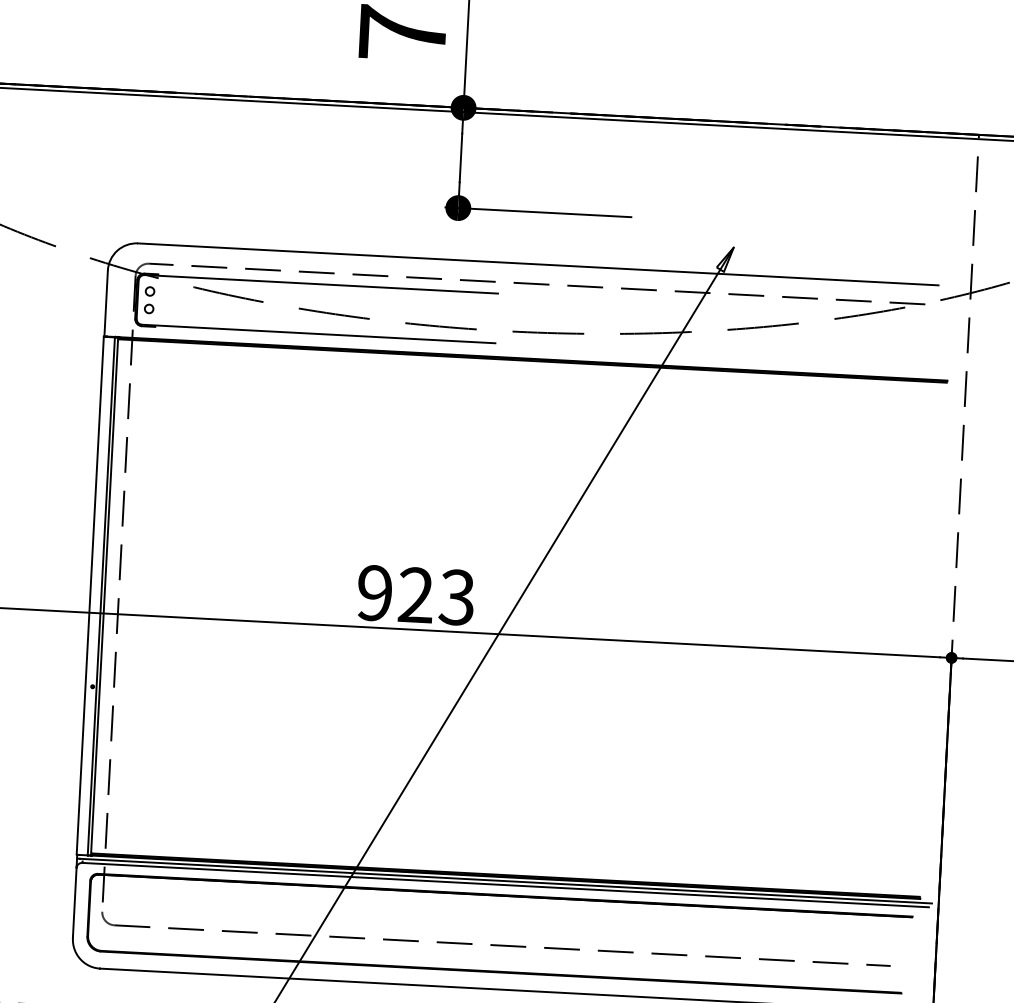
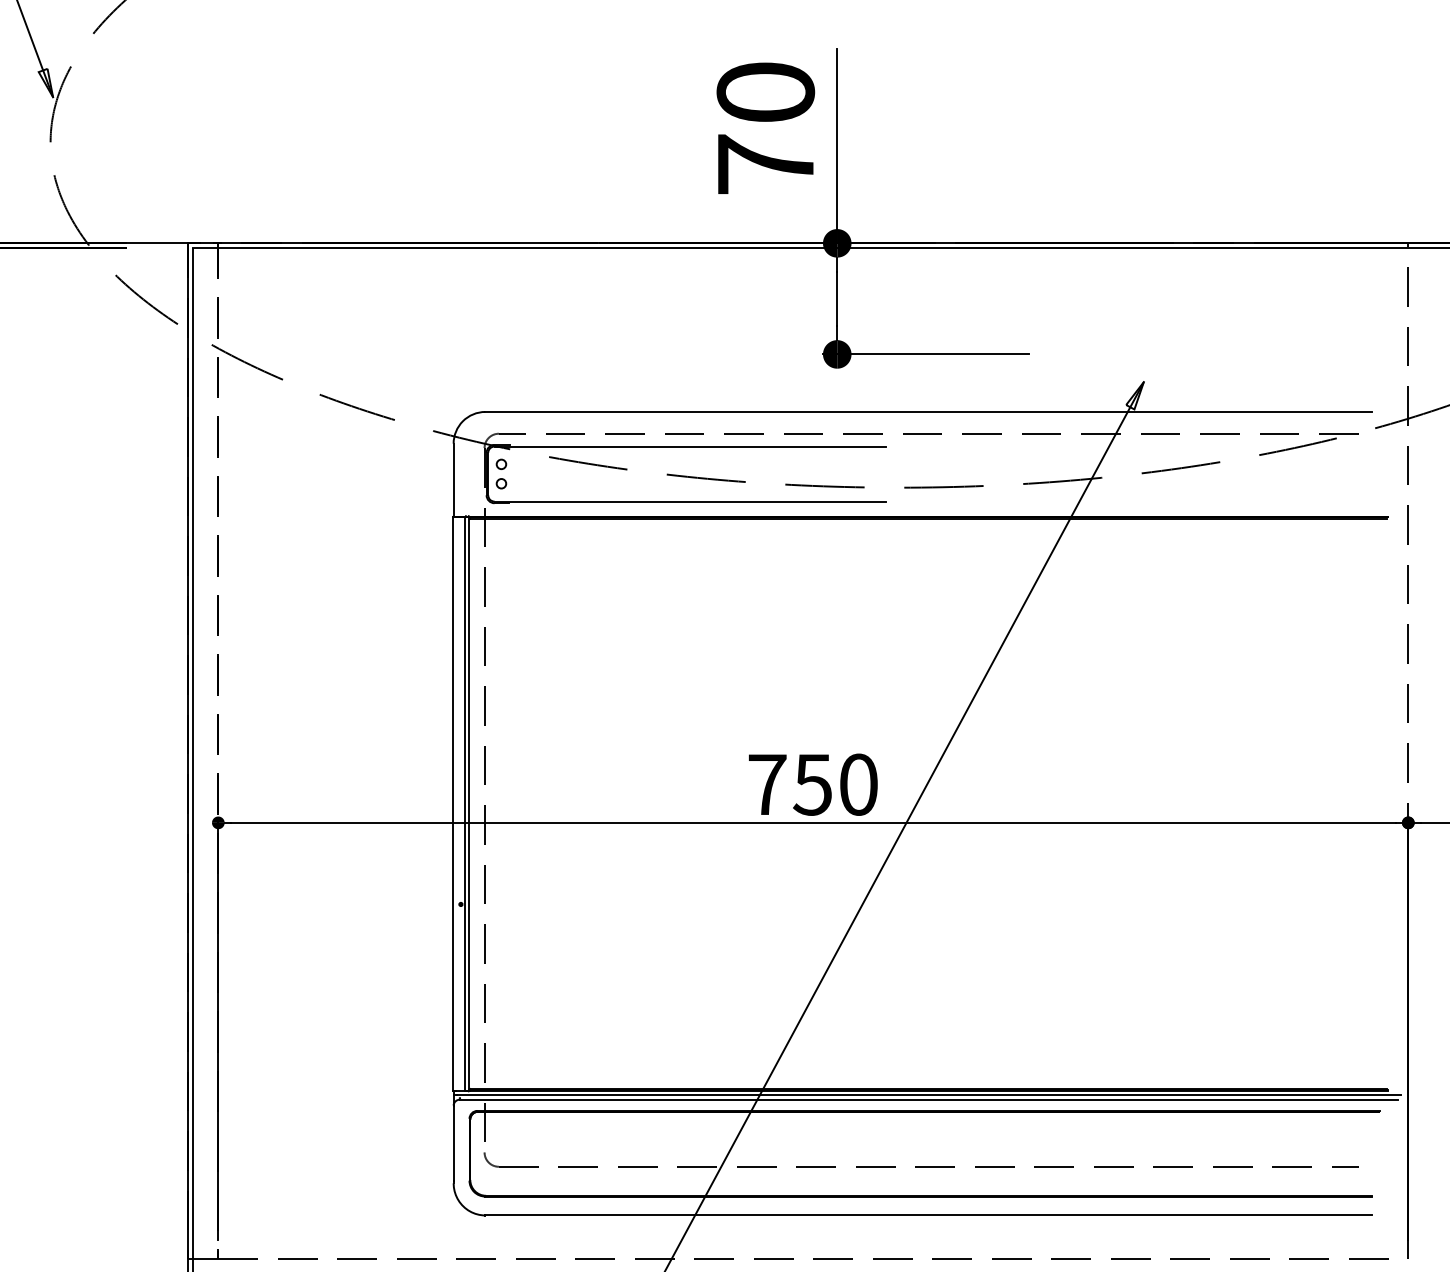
text: (415, 595) -> (812, 784), 923 -> 750

